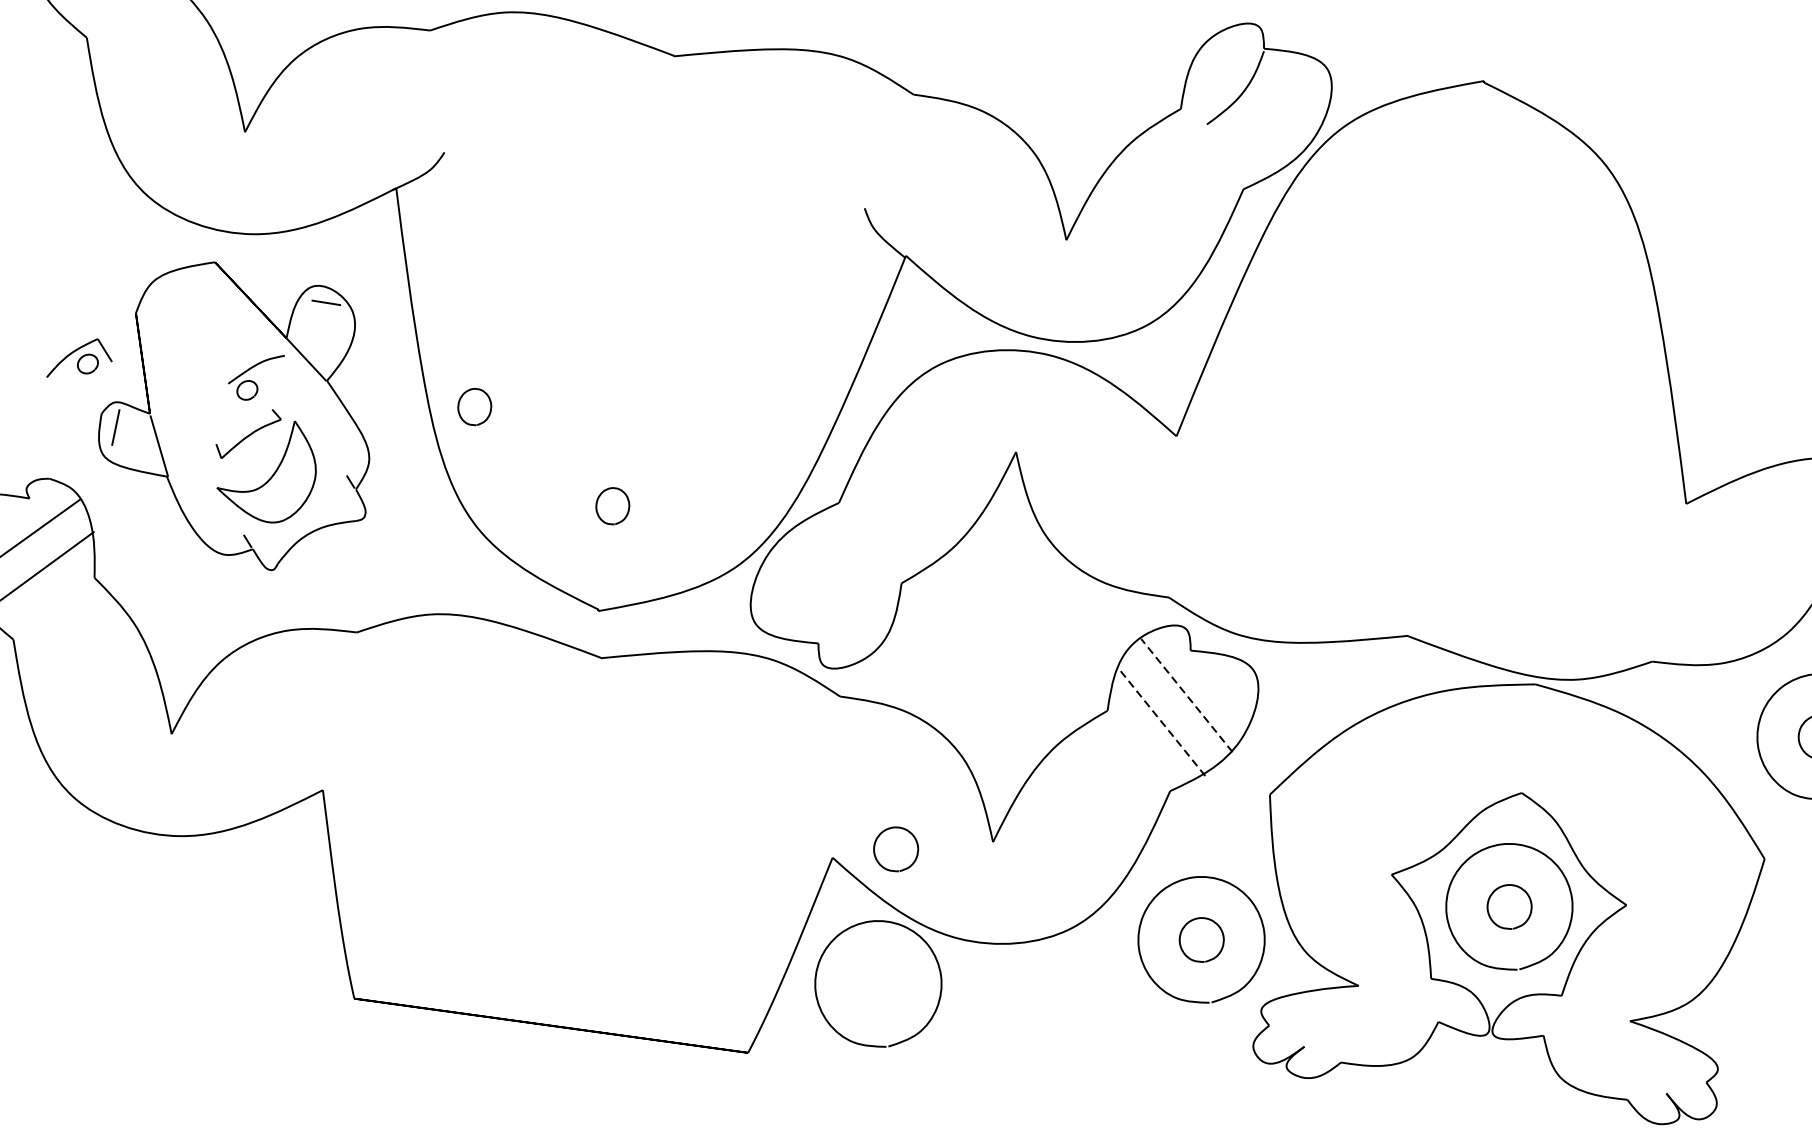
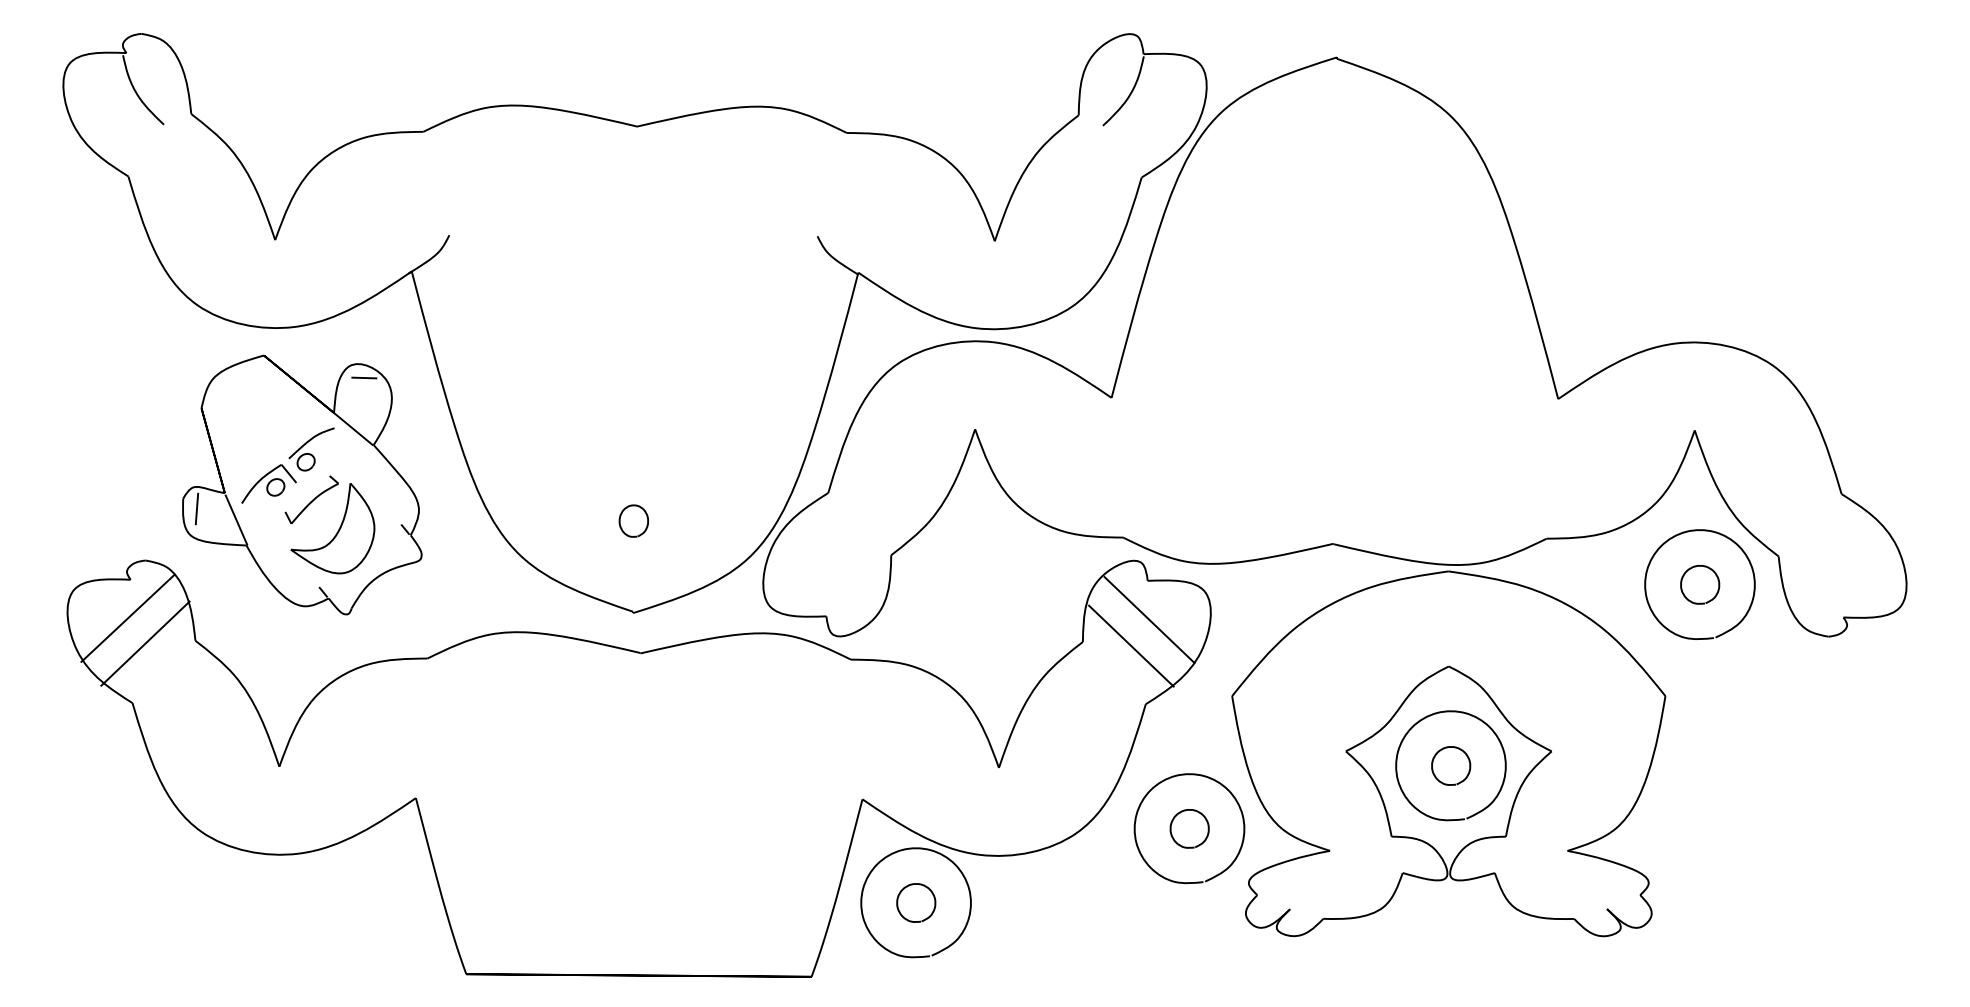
part: (80, 358) -> (268, 483), moved
curve: (461, 399) -> (491, 446), removed
line: (1186, 694) -> (1149, 619), dashed -> solid
line: (1162, 721) -> (1131, 645), dashed -> solid
curve: (902, 829) -> (919, 885), moved

